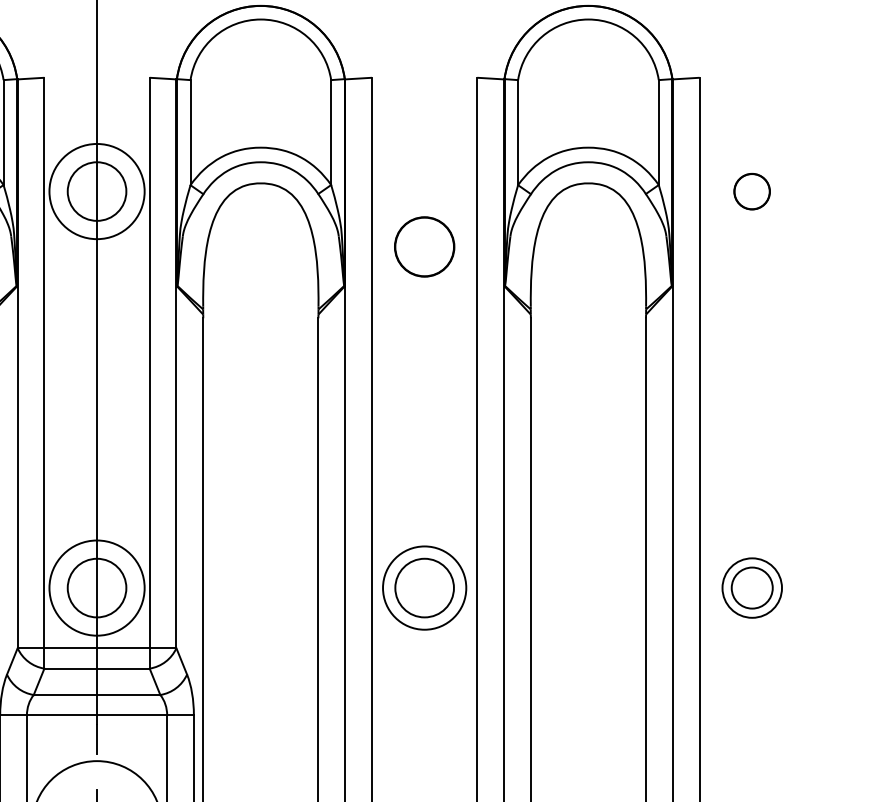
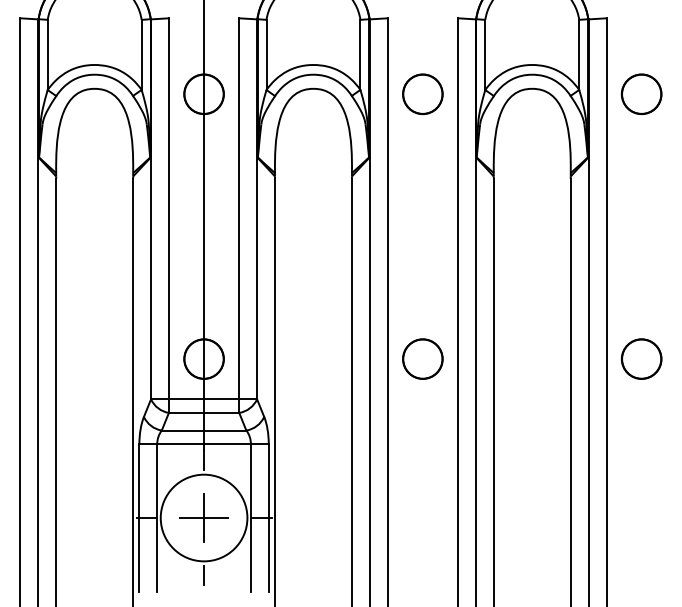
circle: (96, 191) -> (203, 94), size x0.62
part: (751, 191) -> (641, 94), size x1.67
part: (424, 247) -> (422, 94), moved
circle: (751, 587) -> (641, 358), size x1.43
circle: (96, 588) -> (203, 359), size x0.62
circle: (424, 588) -> (422, 359), size x0.71

